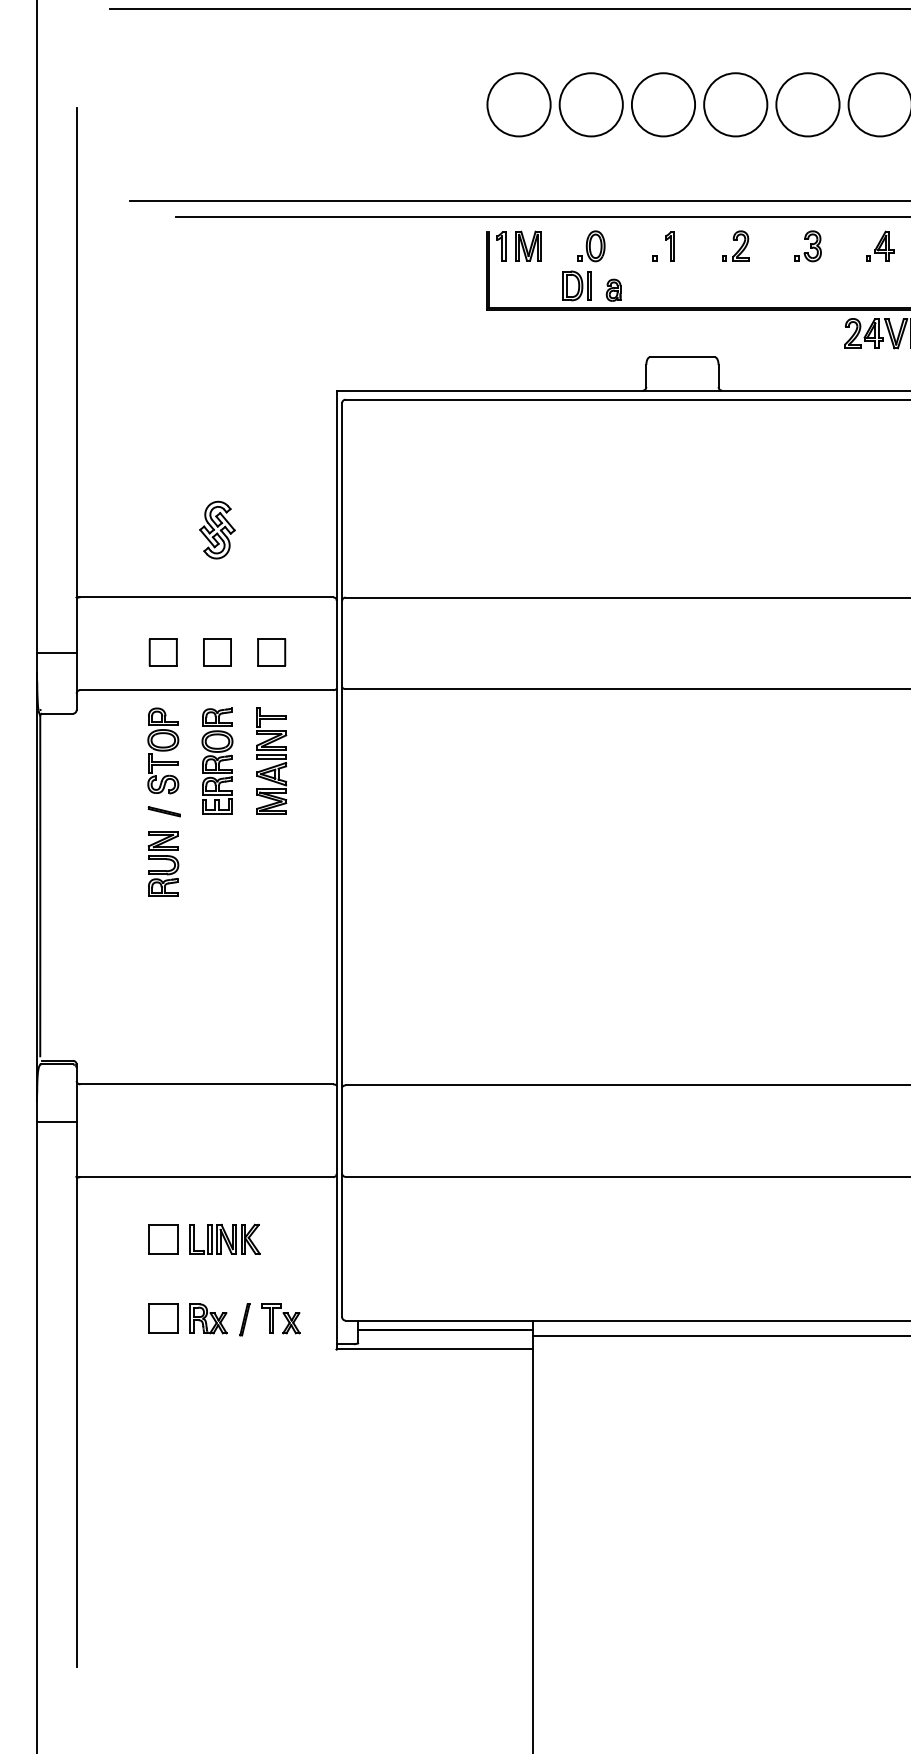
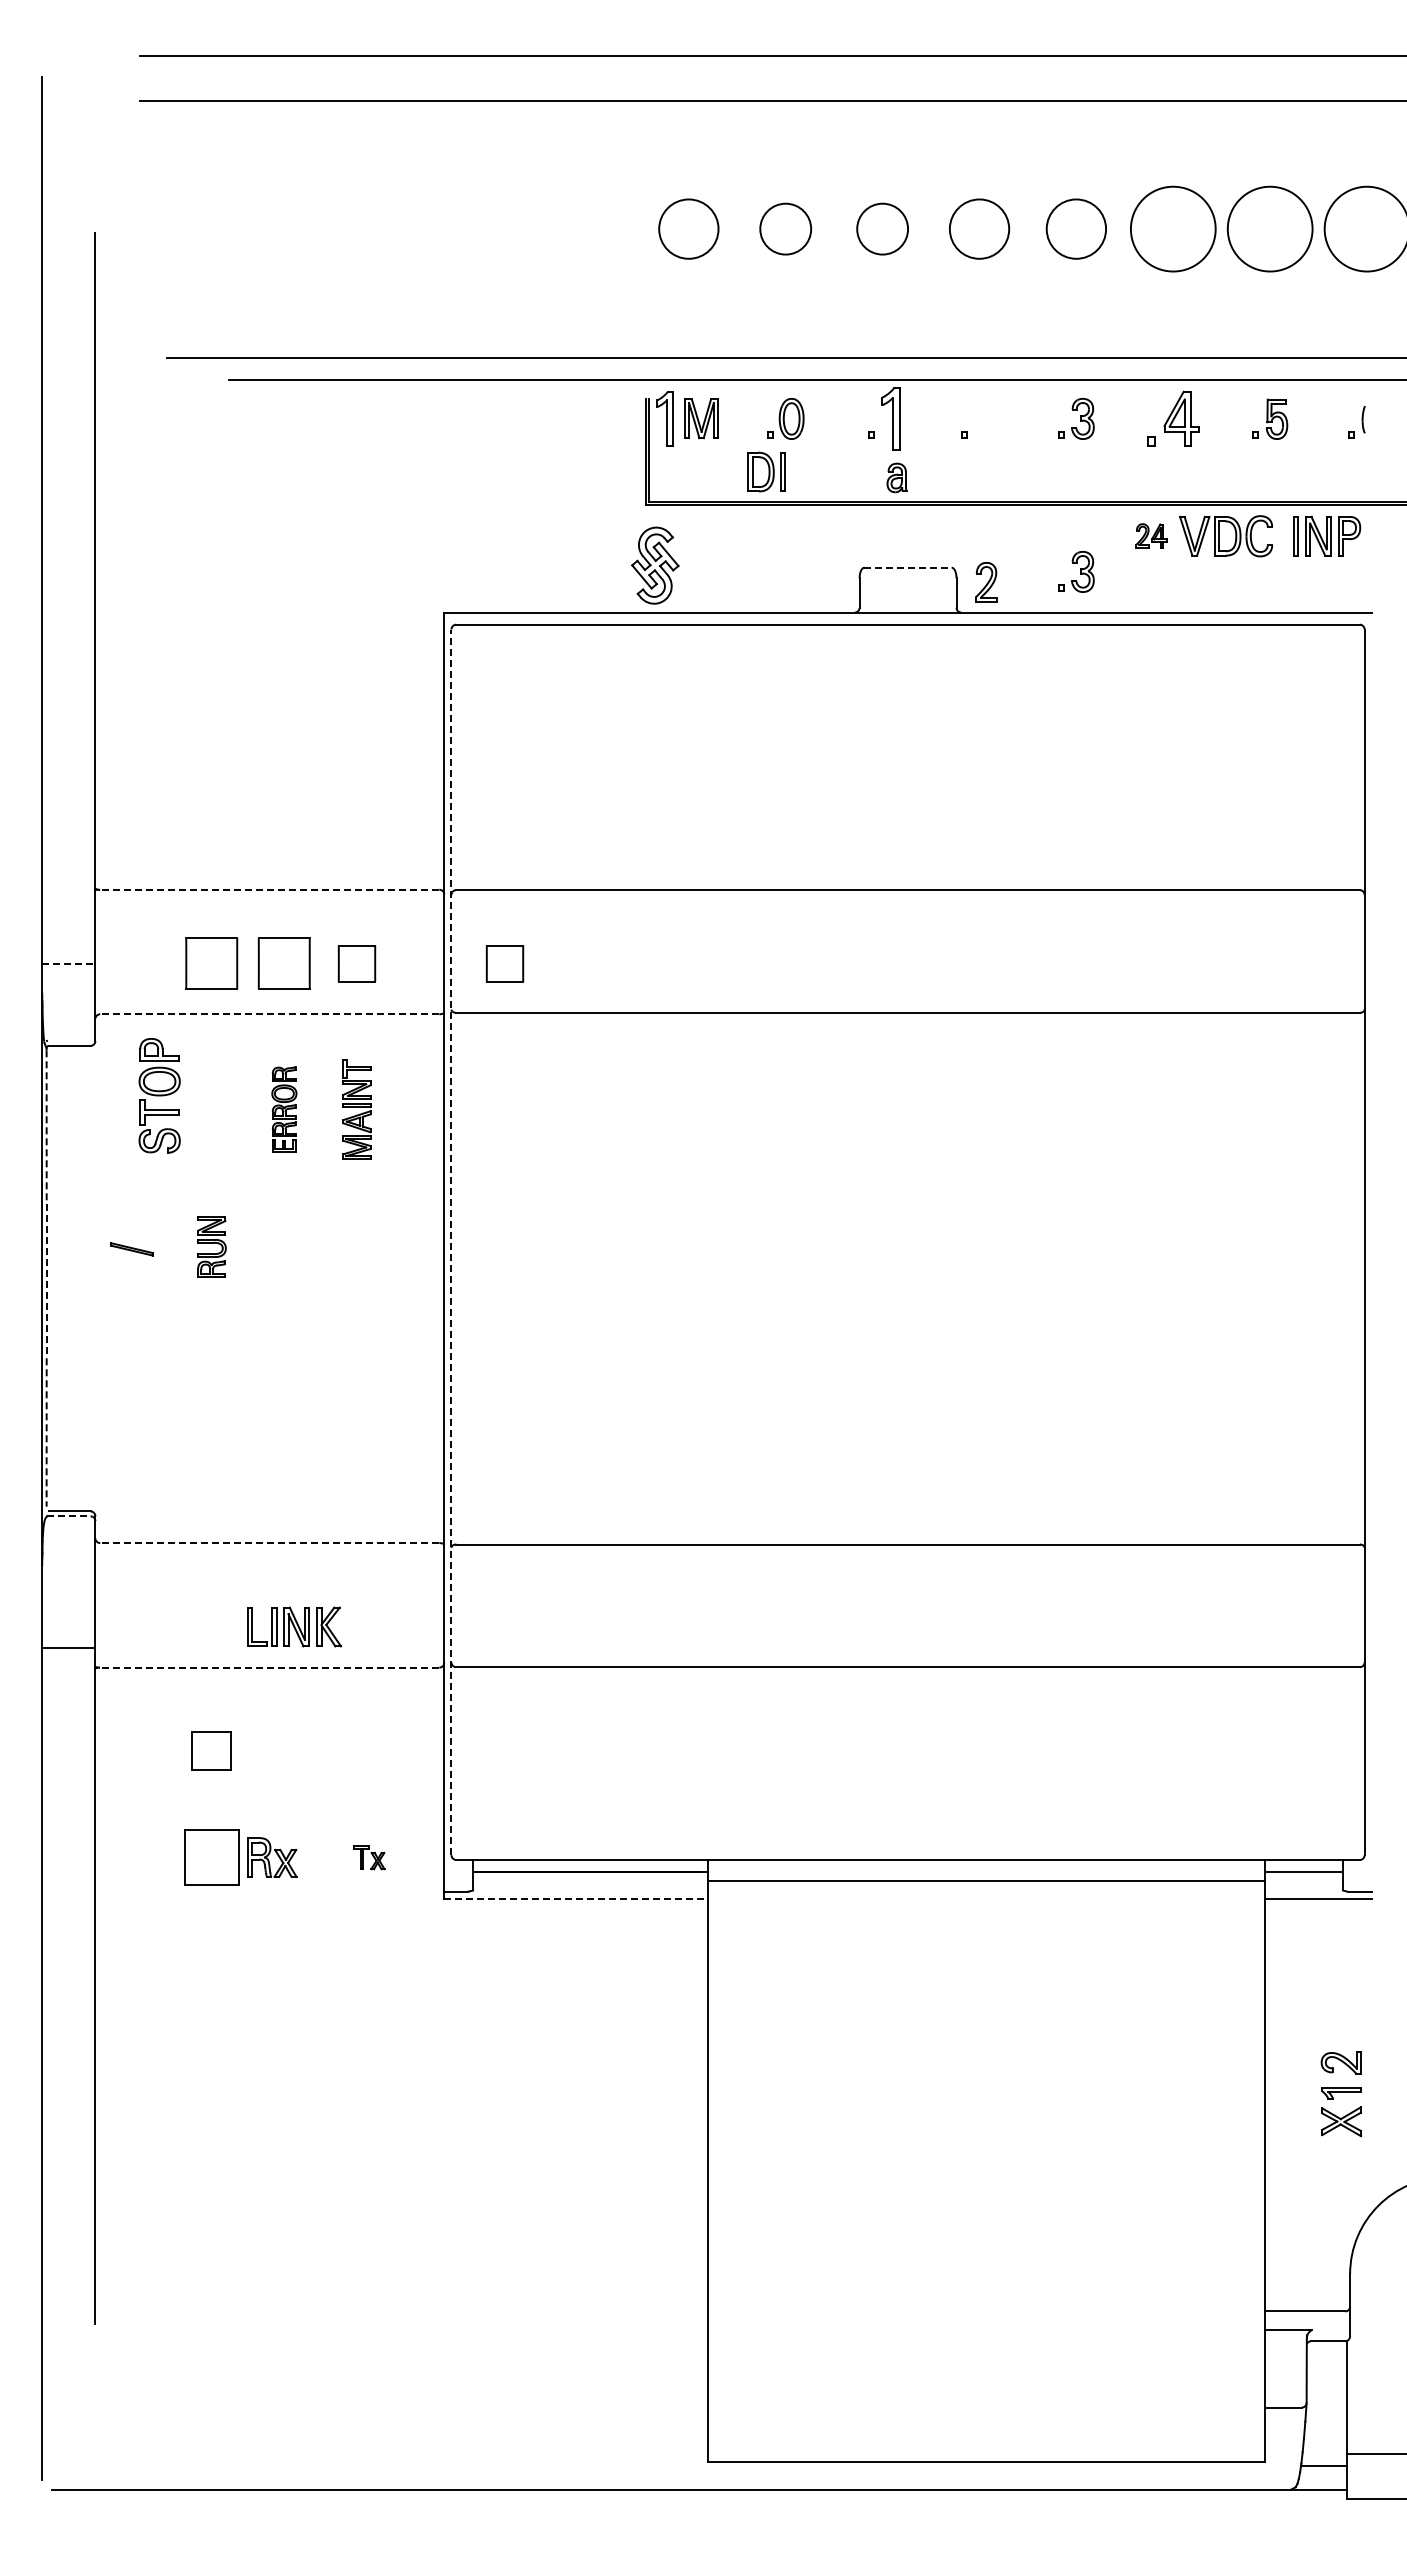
circle: (518, 104) -> (688, 228), size x0.7
circle: (591, 104) -> (785, 228), size x0.6
circle: (663, 104) -> (882, 228), size x0.6
circle: (735, 104) -> (979, 228), size x0.7
circle: (808, 104) -> (1076, 228), size x0.7
part: (501, 246) -> (665, 418), size x1.4
part: (669, 246) -> (890, 418), size x1.6
part: (740, 246) -> (986, 582), moved
part: (879, 246) -> (1172, 418), size x1.4
part: (613, 289) -> (896, 477), moved
part: (863, 333) -> (1151, 535), size x0.6
line: (682, 357) -> (908, 567), solid -> dashed
part: (808, 360) -> (1076, 571), added
part: (217, 530) -> (655, 565), moved
line: (206, 597) -> (269, 889), solid -> dashed
line: (56, 652) -> (68, 963), solid -> dashed
part: (163, 652) -> (211, 963), size x1.4
part: (217, 652) -> (284, 963), size x1.4
part: (381, 652) -> (504, 963), added
line: (206, 690) -> (269, 1014), solid -> dashed
part: (163, 750) -> (159, 1095), moved
part: (217, 761) -> (284, 1109), size x0.6
part: (271, 761) -> (356, 1109), size x0.7
part: (163, 811) -> (131, 1249), moved
line: (342, 860) -> (451, 1242), solid -> dashed
part: (163, 863) -> (211, 1246), size x0.7
line: (40, 887) -> (46, 1279), solid -> dashed
line: (56, 1064) -> (68, 1516), solid -> dashed
line: (206, 1084) -> (269, 1543), solid -> dashed
line: (56, 1121) -> (68, 1647), moved
line: (206, 1177) -> (269, 1667), solid -> dashed
part: (225, 1239) -> (294, 1626), moved
part: (163, 1318) -> (211, 1857), size x1.4
part: (280, 1318) -> (369, 1857), size x0.6
part: (245, 1319) -> (321, 1858), removed
line: (435, 1349) -> (576, 1898), solid -> dashed

